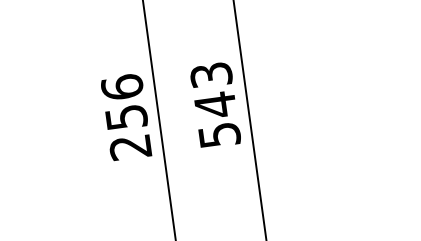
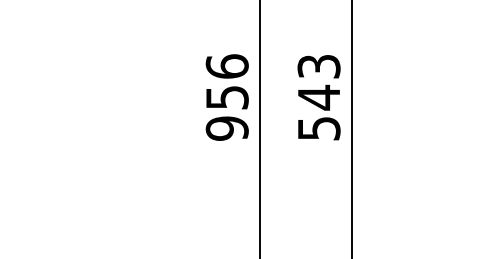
text: (129, 147) -> (226, 128), 256 -> 956

